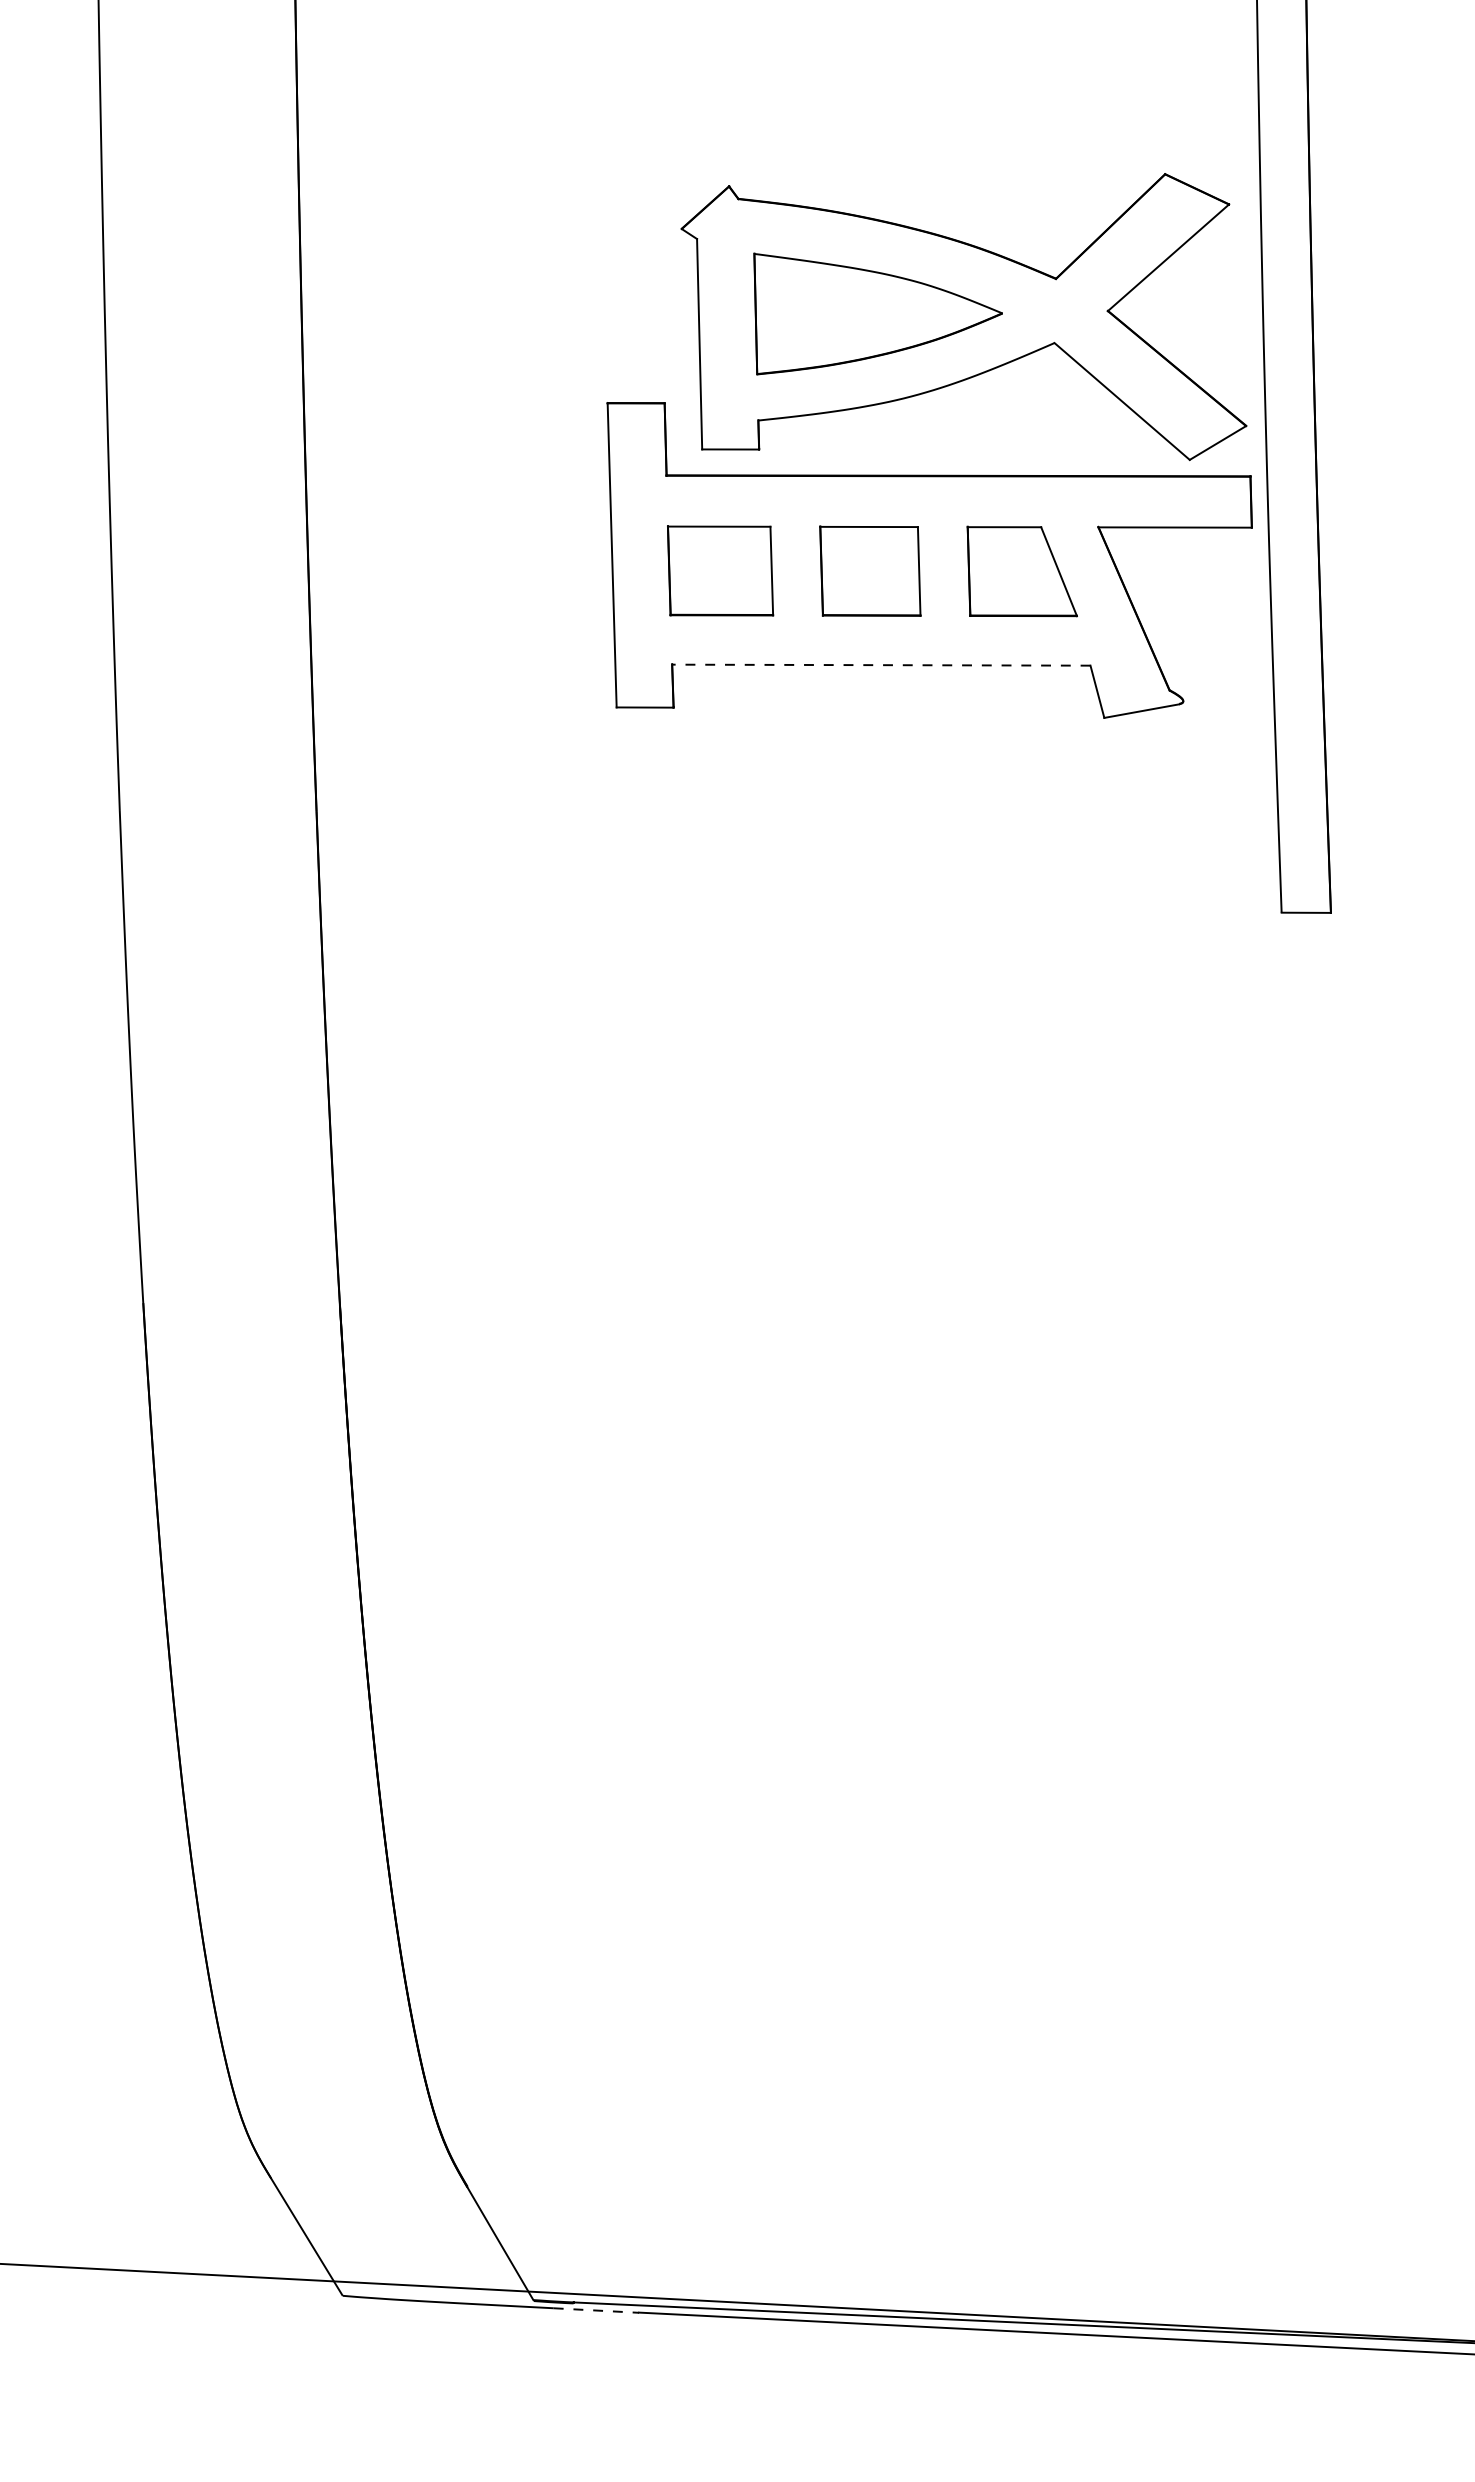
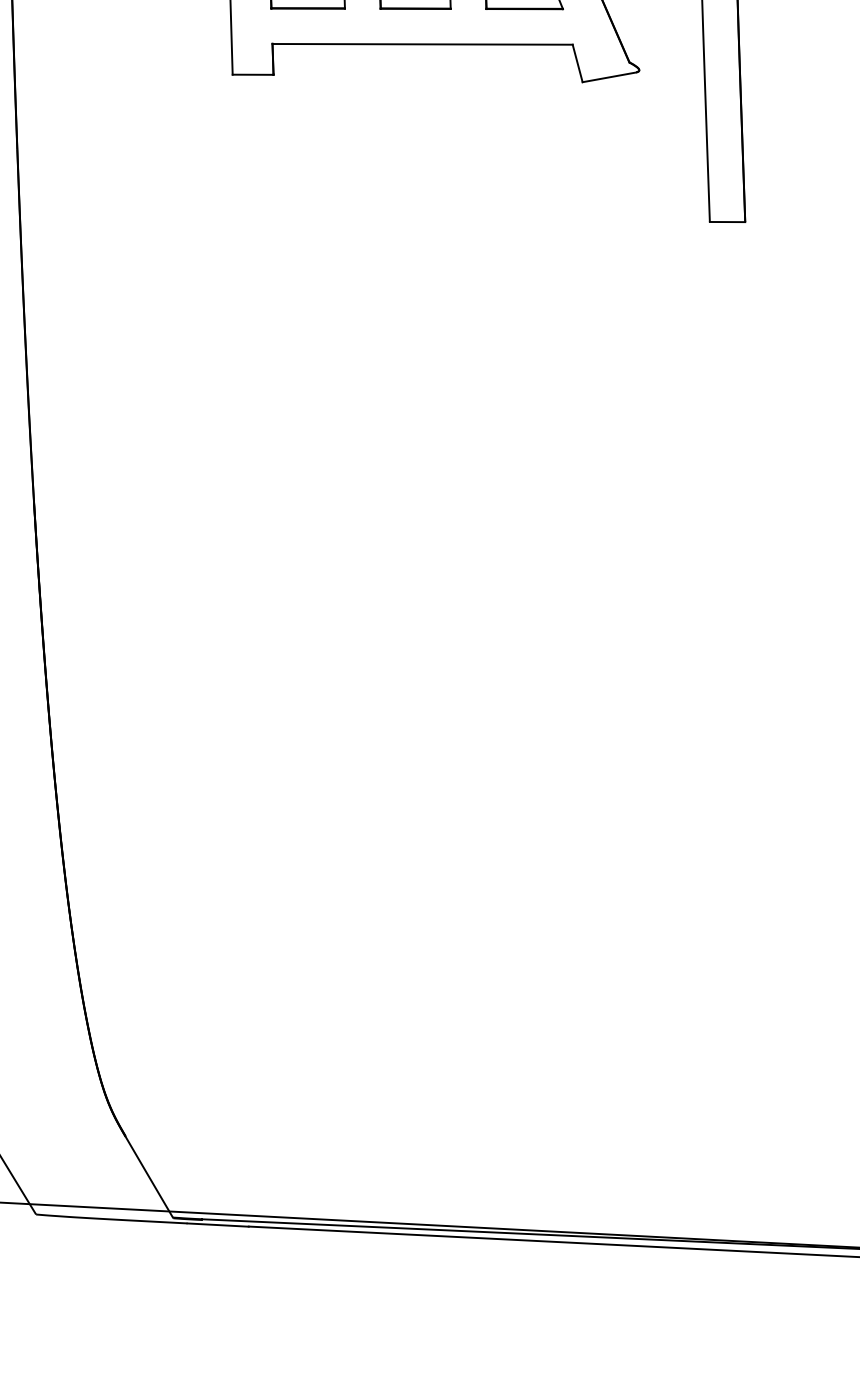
line: (880, 665) -> (422, 44), dashed -> solid
line: (596, 2310) -> (218, 1225), dashed -> solid

